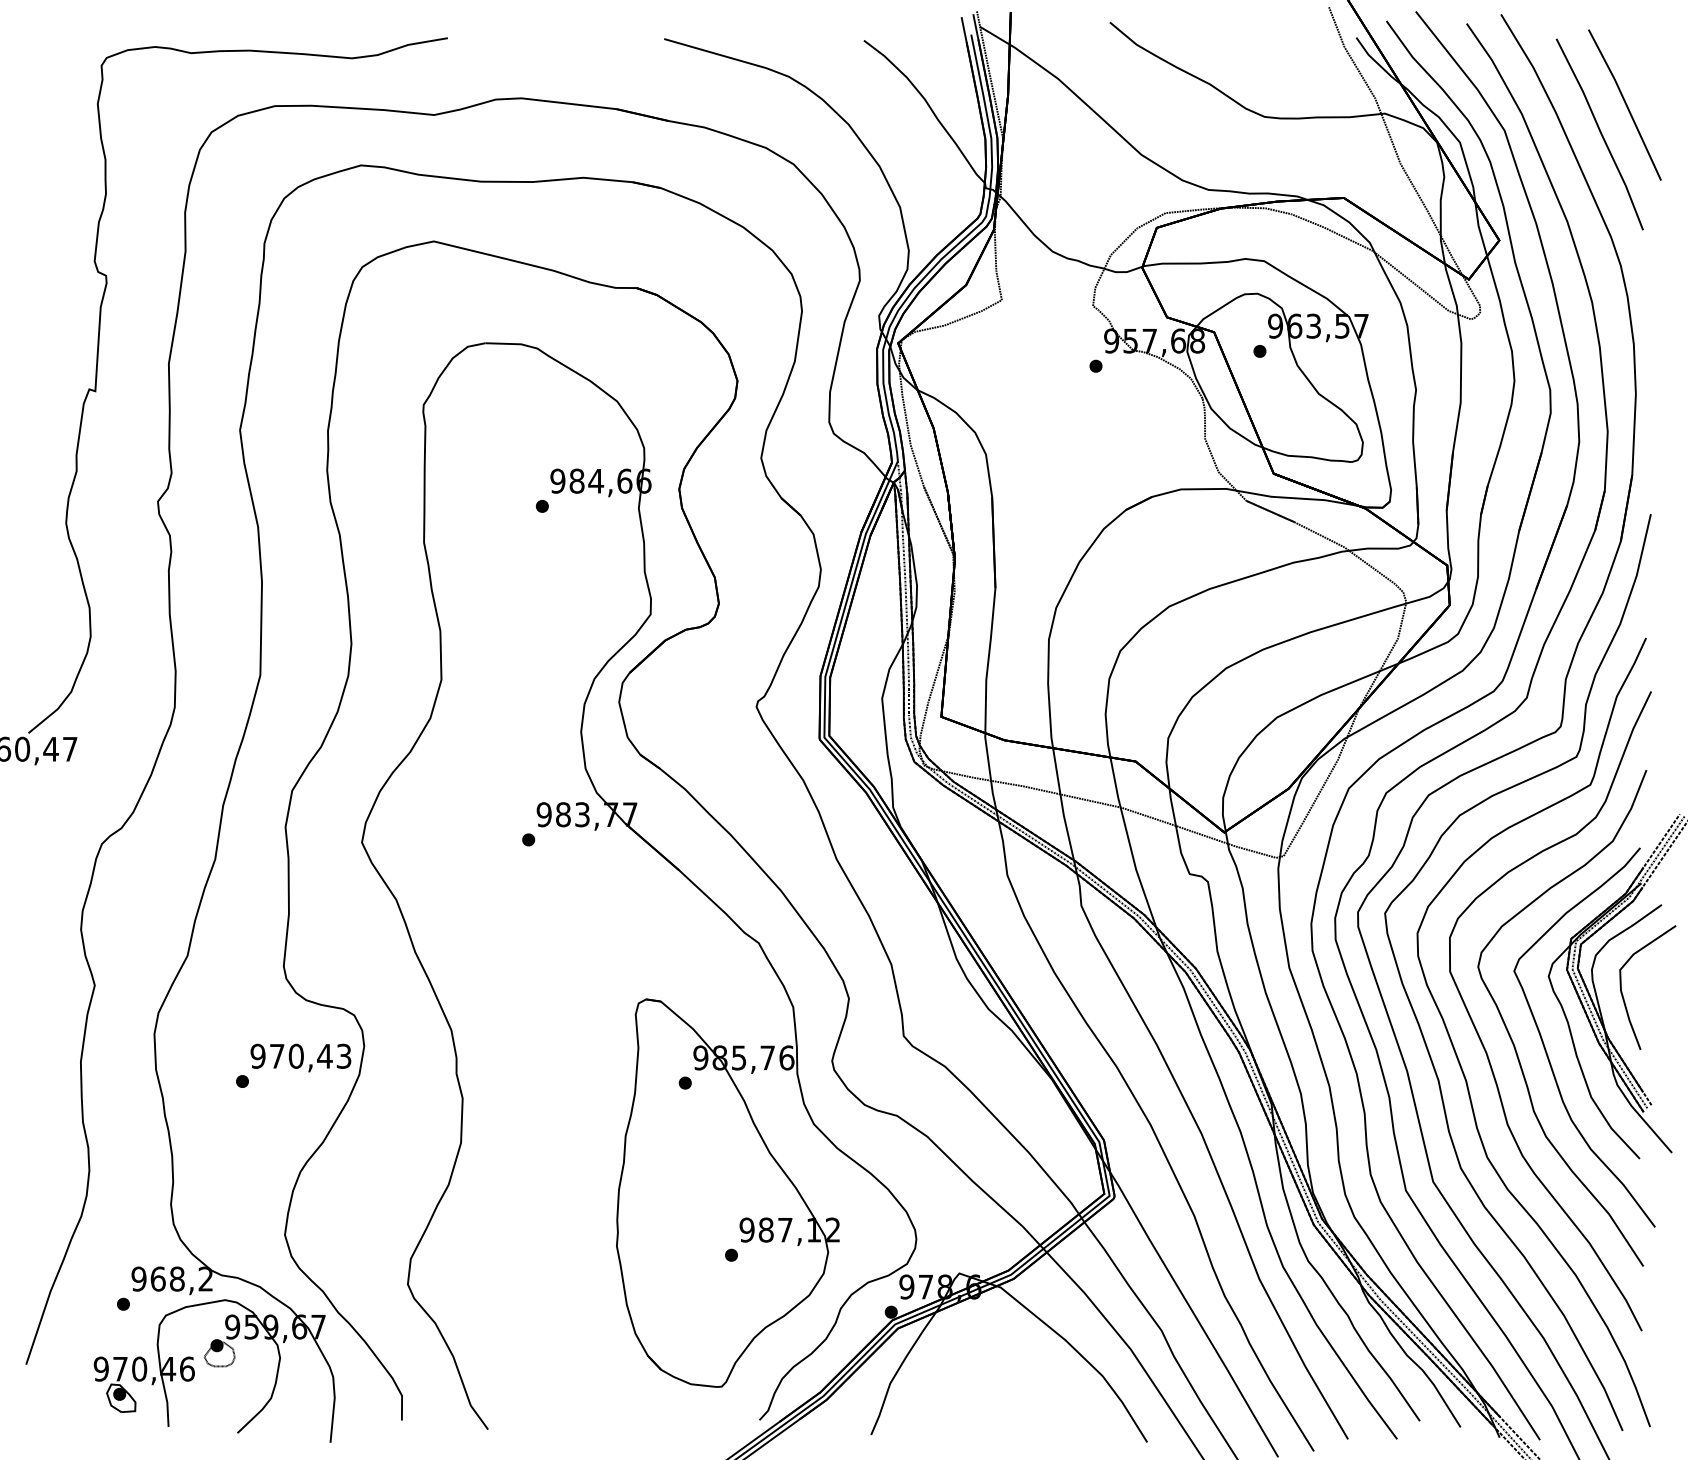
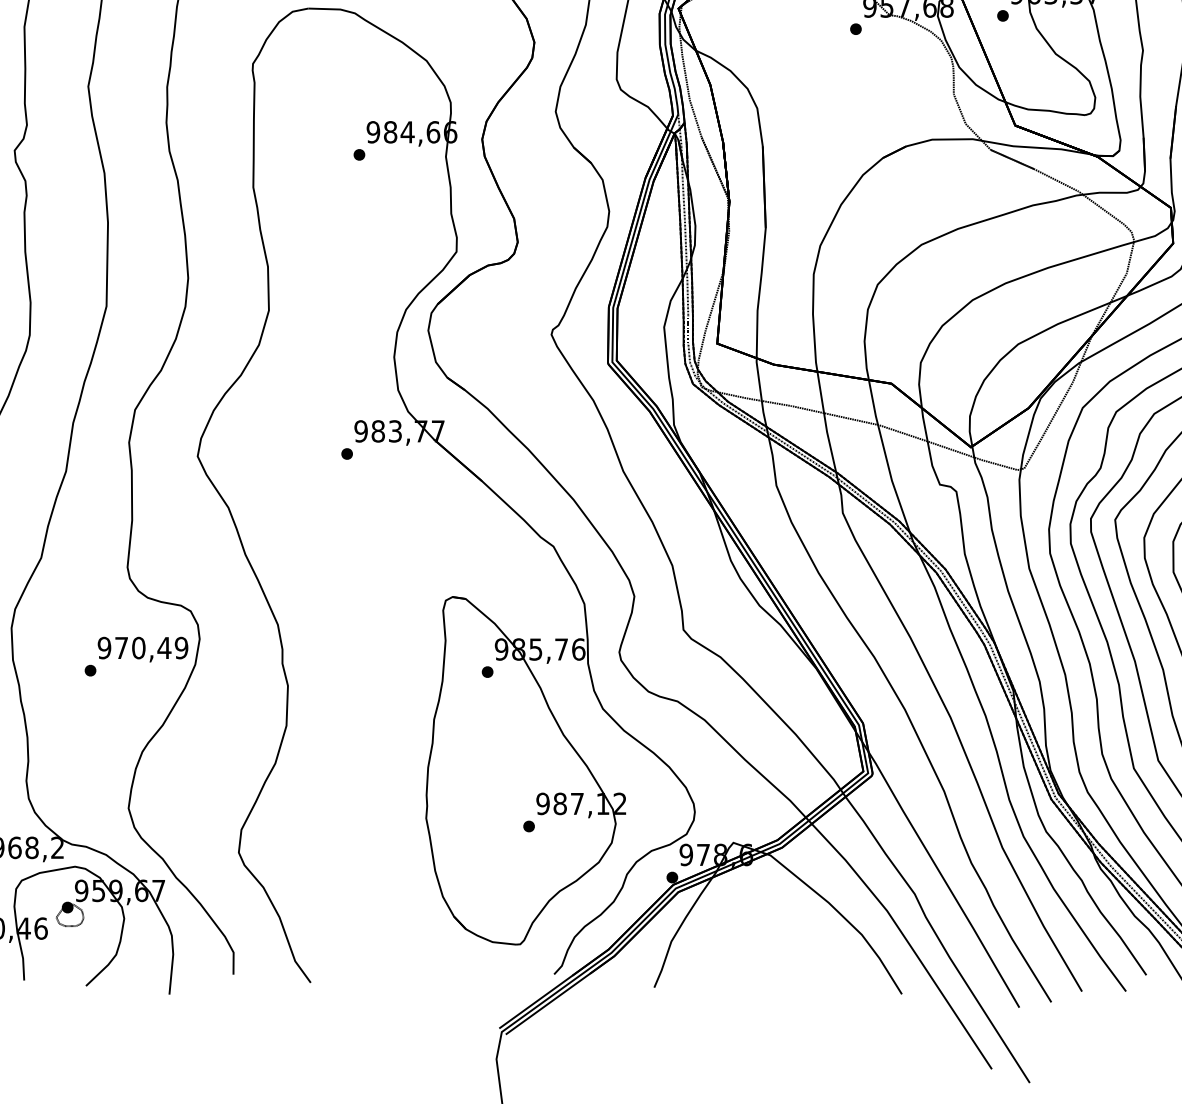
text: (343, 1055) -> (181, 647), 970,43 -> 970,49

